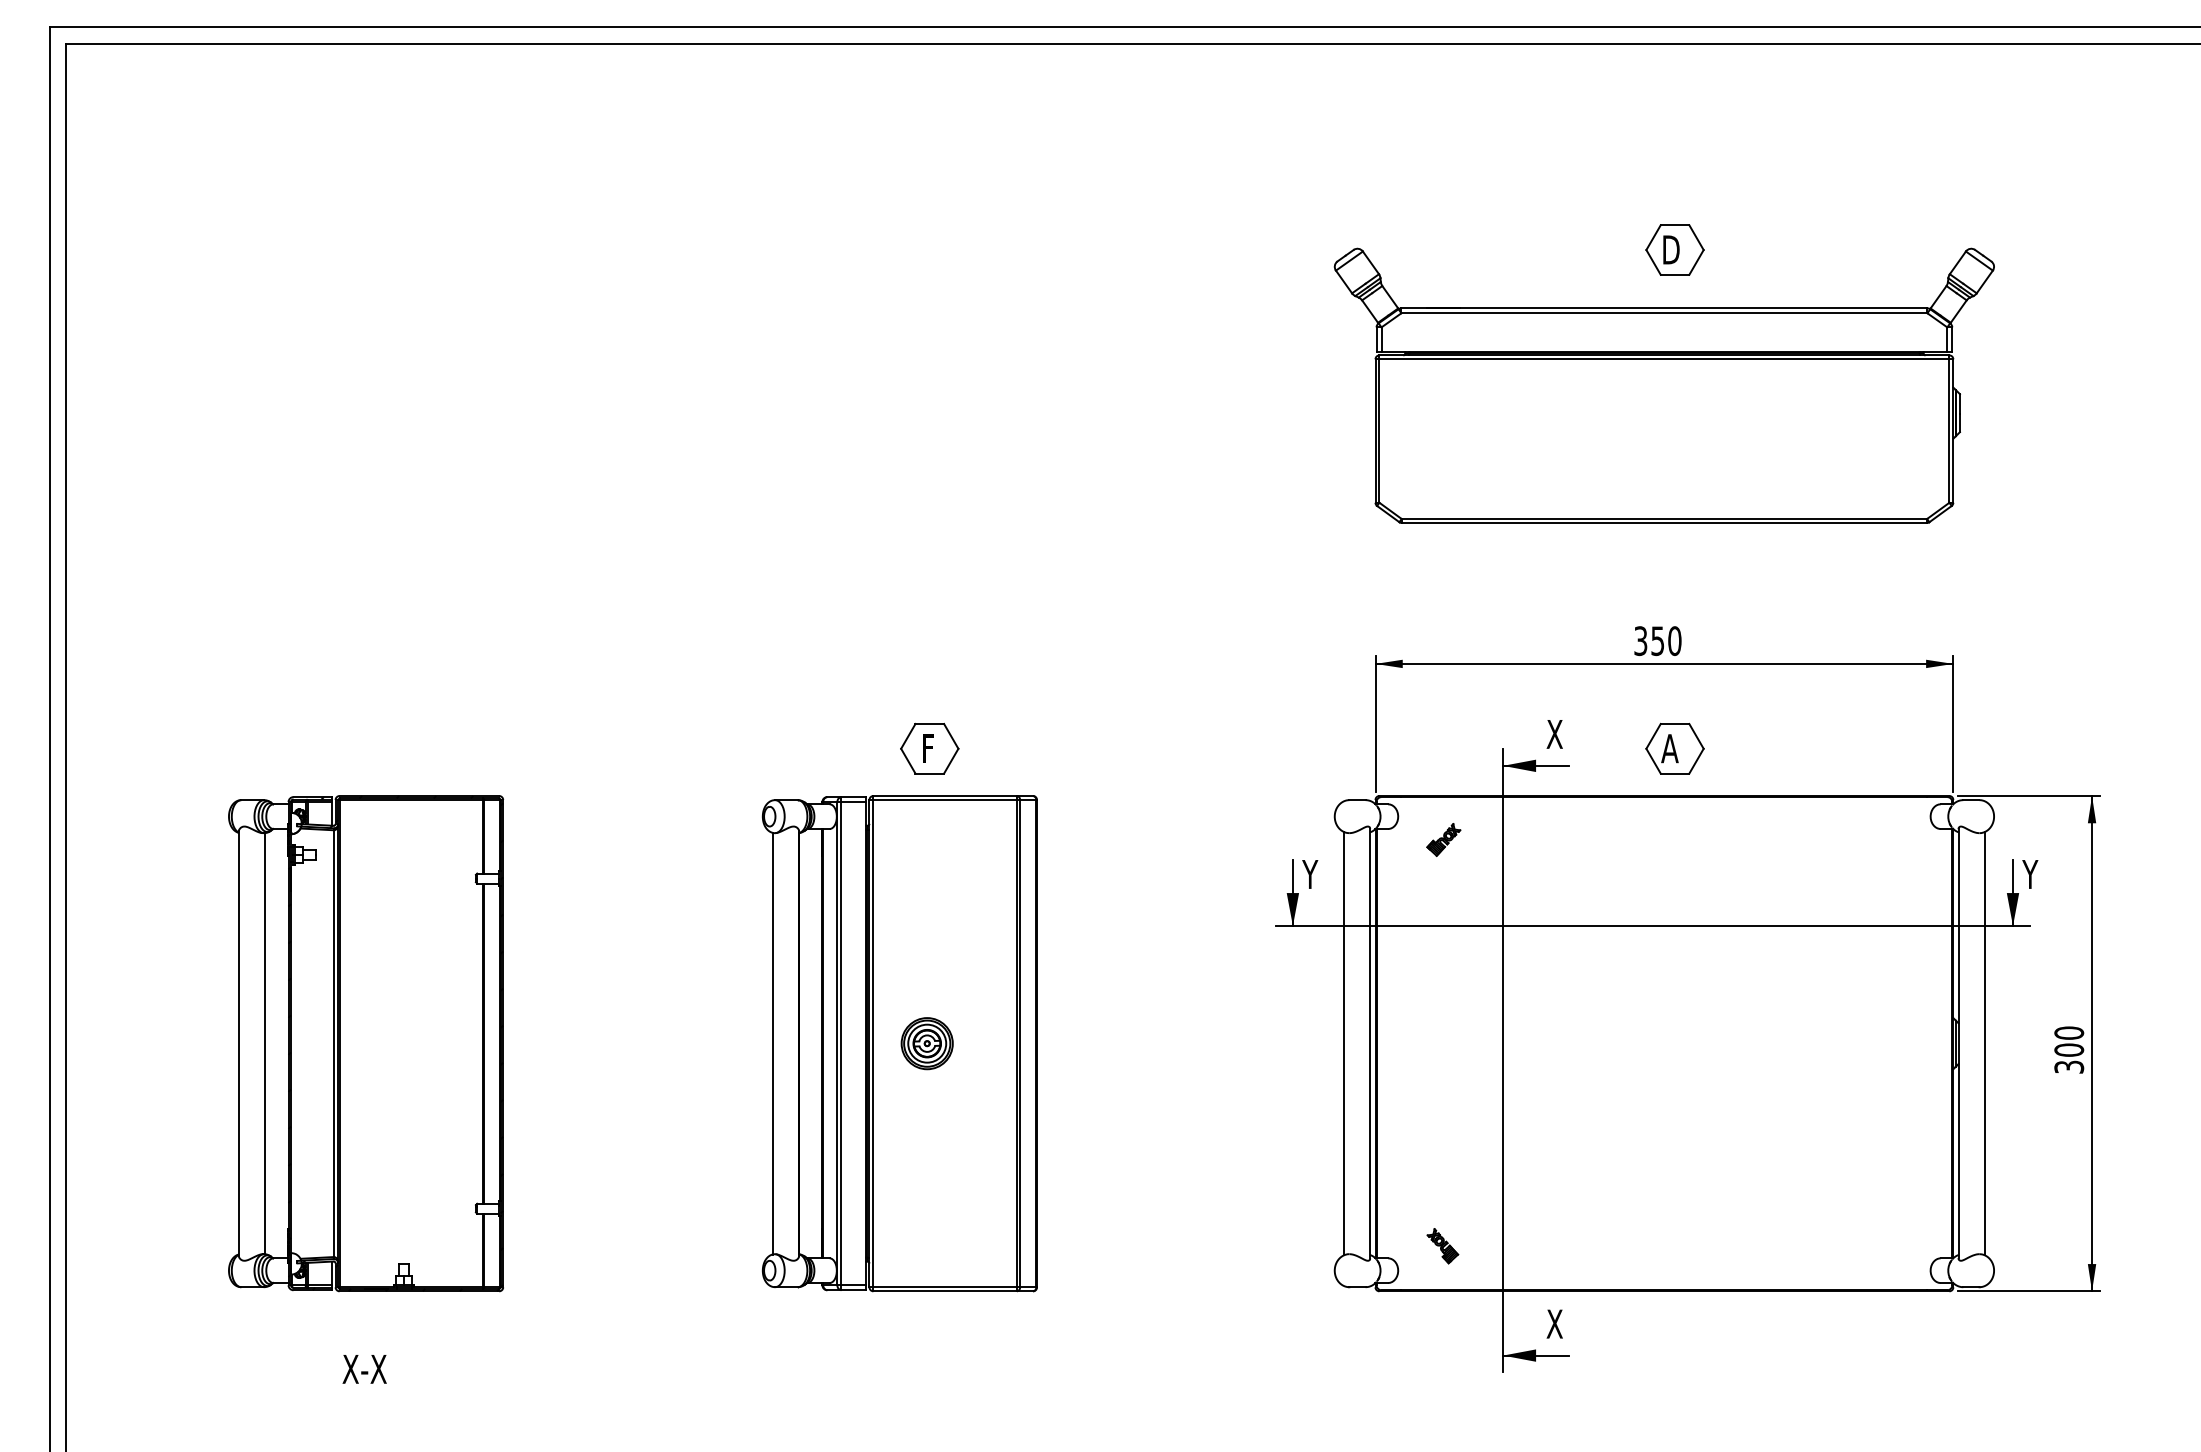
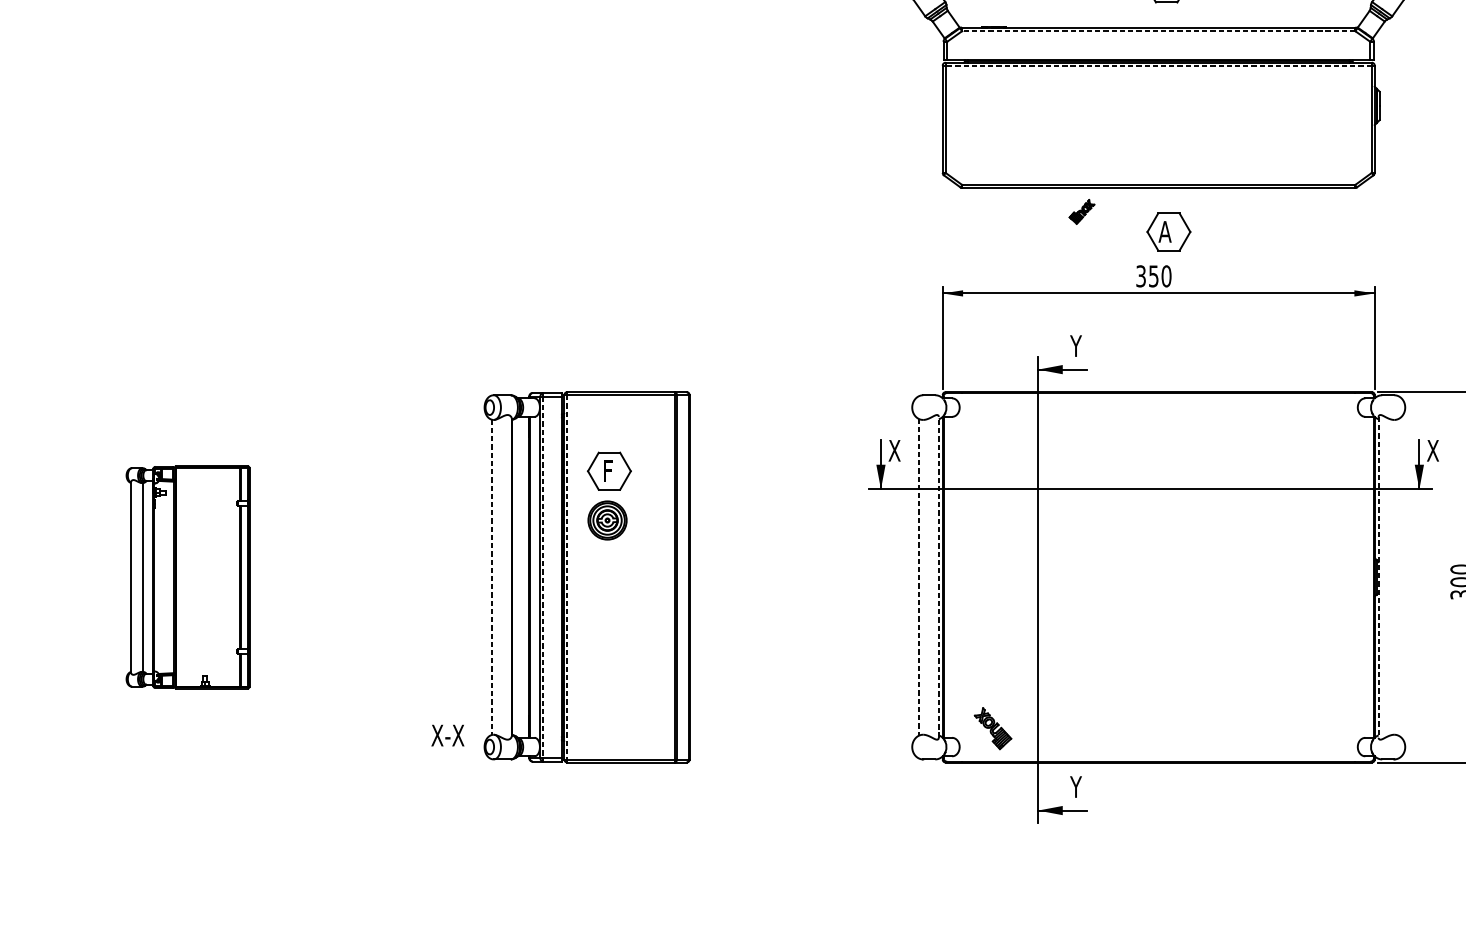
line: (1664, 313) -> (1158, 31), solid -> dashed
line: (1664, 359) -> (1158, 65), solid -> dashed
text: (1553, 734) -> (1075, 346), X -> Y
part: (929, 748) -> (609, 471), moved
part: (1674, 748) -> (1168, 231), moved
part: (1443, 839) -> (1081, 211), moved
text: (1310, 874) -> (894, 450), Y -> X
text: (2030, 874) -> (1432, 450), Y -> X
part: (366, 1043) -> (188, 577), size x0.6
line: (772, 1043) -> (491, 577), solid -> dashed
line: (841, 1043) -> (543, 577), solid -> dashed
line: (873, 1043) -> (567, 577), solid -> dashed
part: (926, 1043) -> (606, 520), moved
line: (1343, 1043) -> (918, 577), solid -> dashed
line: (1370, 1043) -> (938, 577), solid -> dashed
line: (1958, 1043) -> (1378, 577), solid -> dashed
line: (1984, 1043) -> (1398, 577), removed
part: (1442, 1246) -> (992, 729), size x1.6
text: (1553, 1323) -> (1075, 786), X -> Y
text: (364, 1369) -> (447, 735), moved

